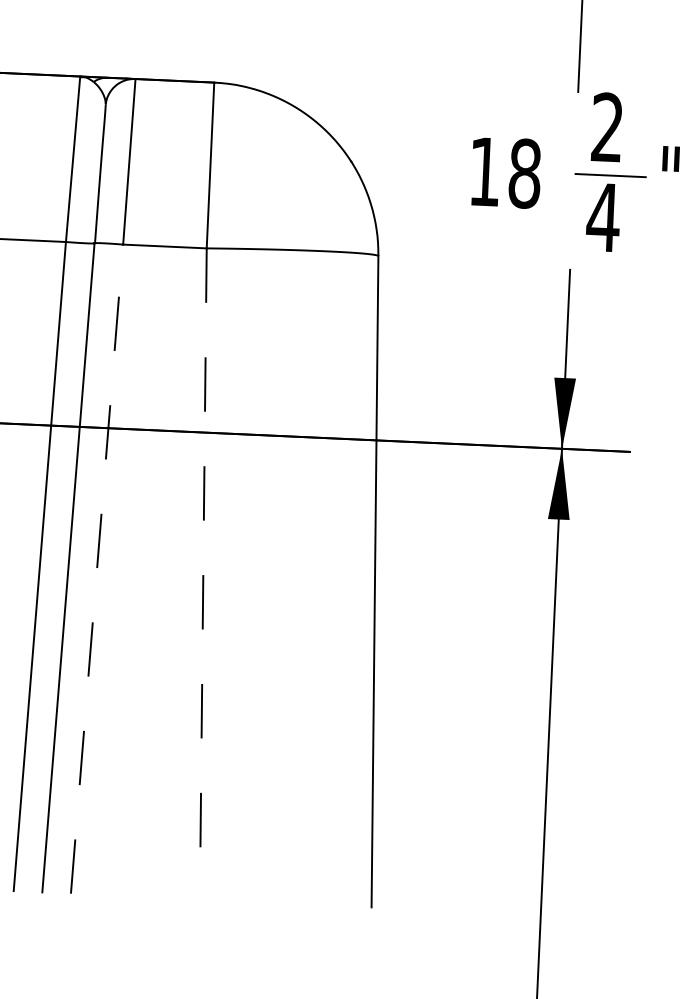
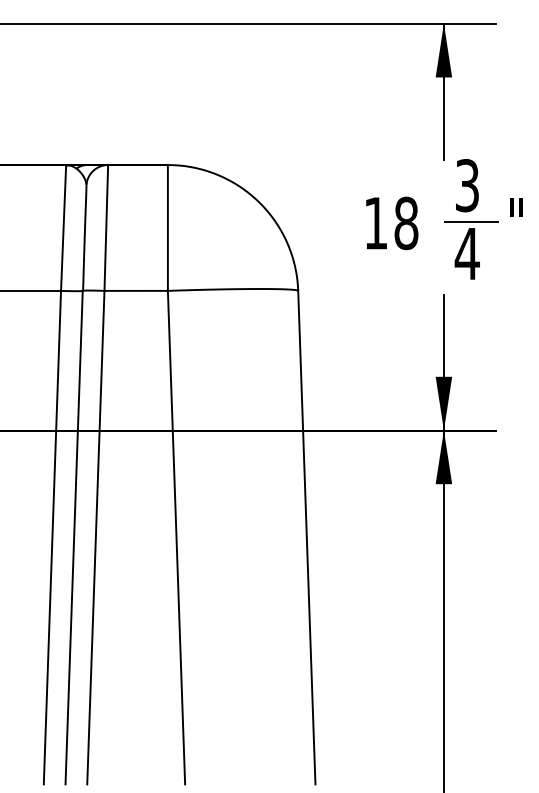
text: (606, 127) -> (466, 185), 2 -> 3
line: (96, 568) -> (95, 537), dashed -> solid
line: (203, 573) -> (176, 537), dashed -> solid

